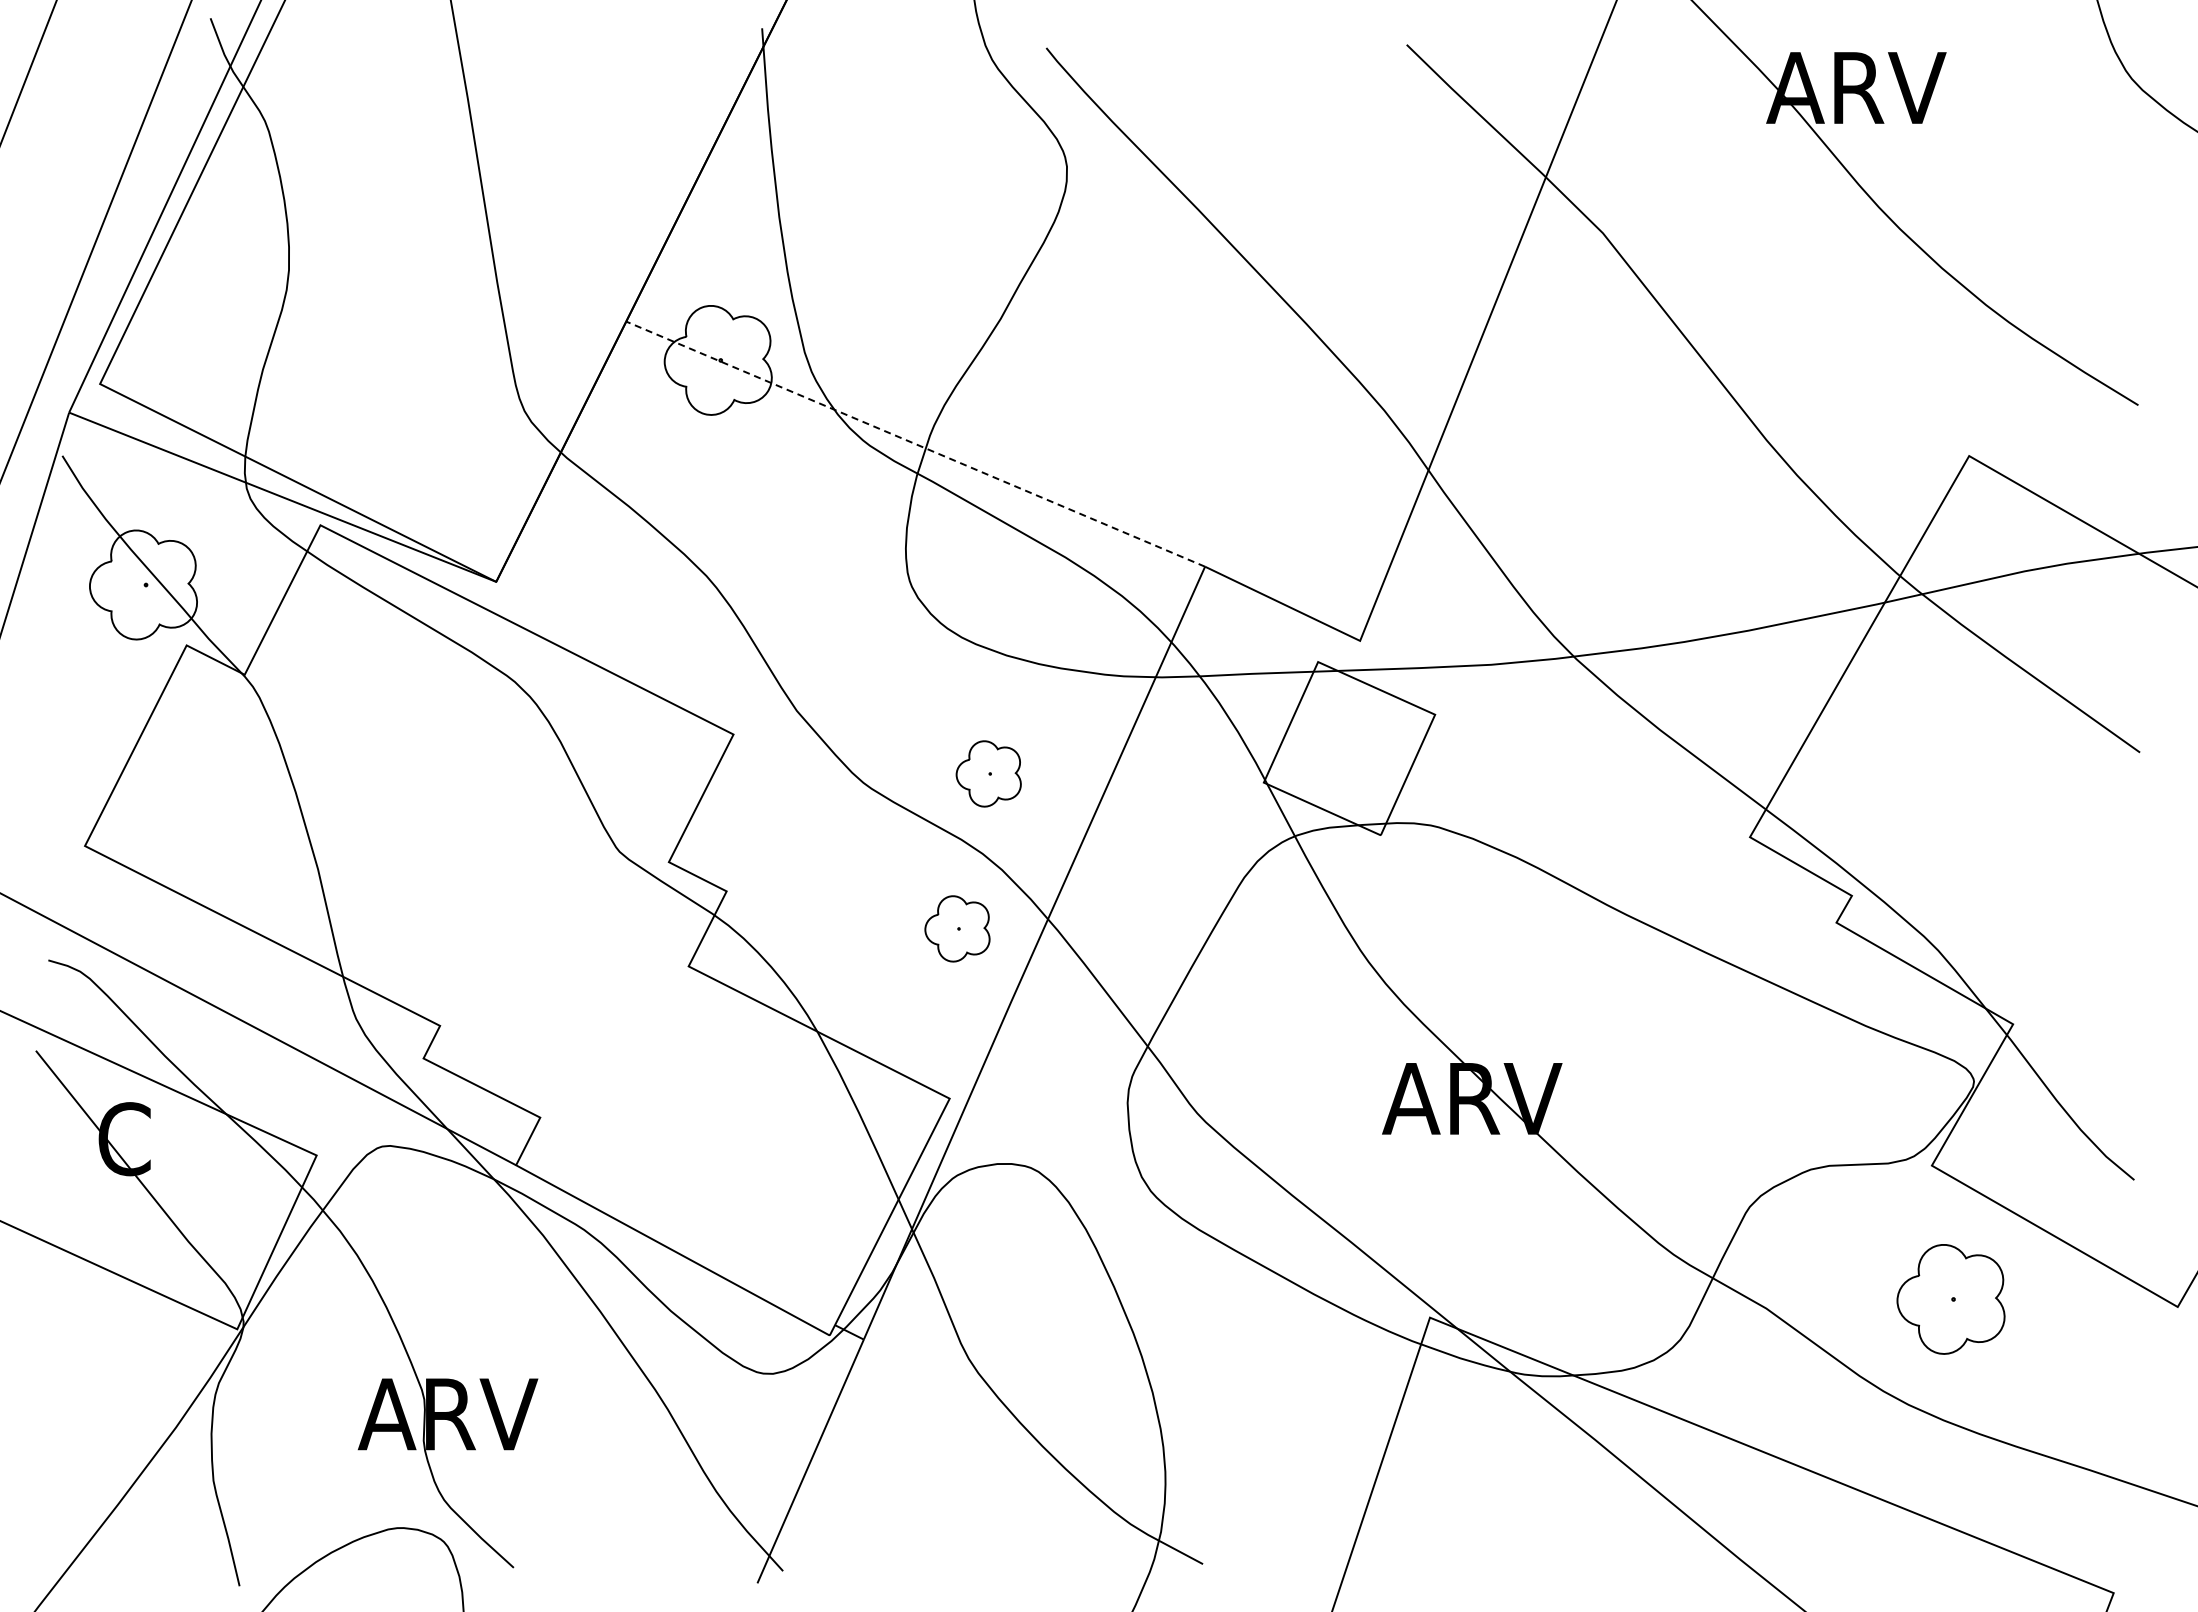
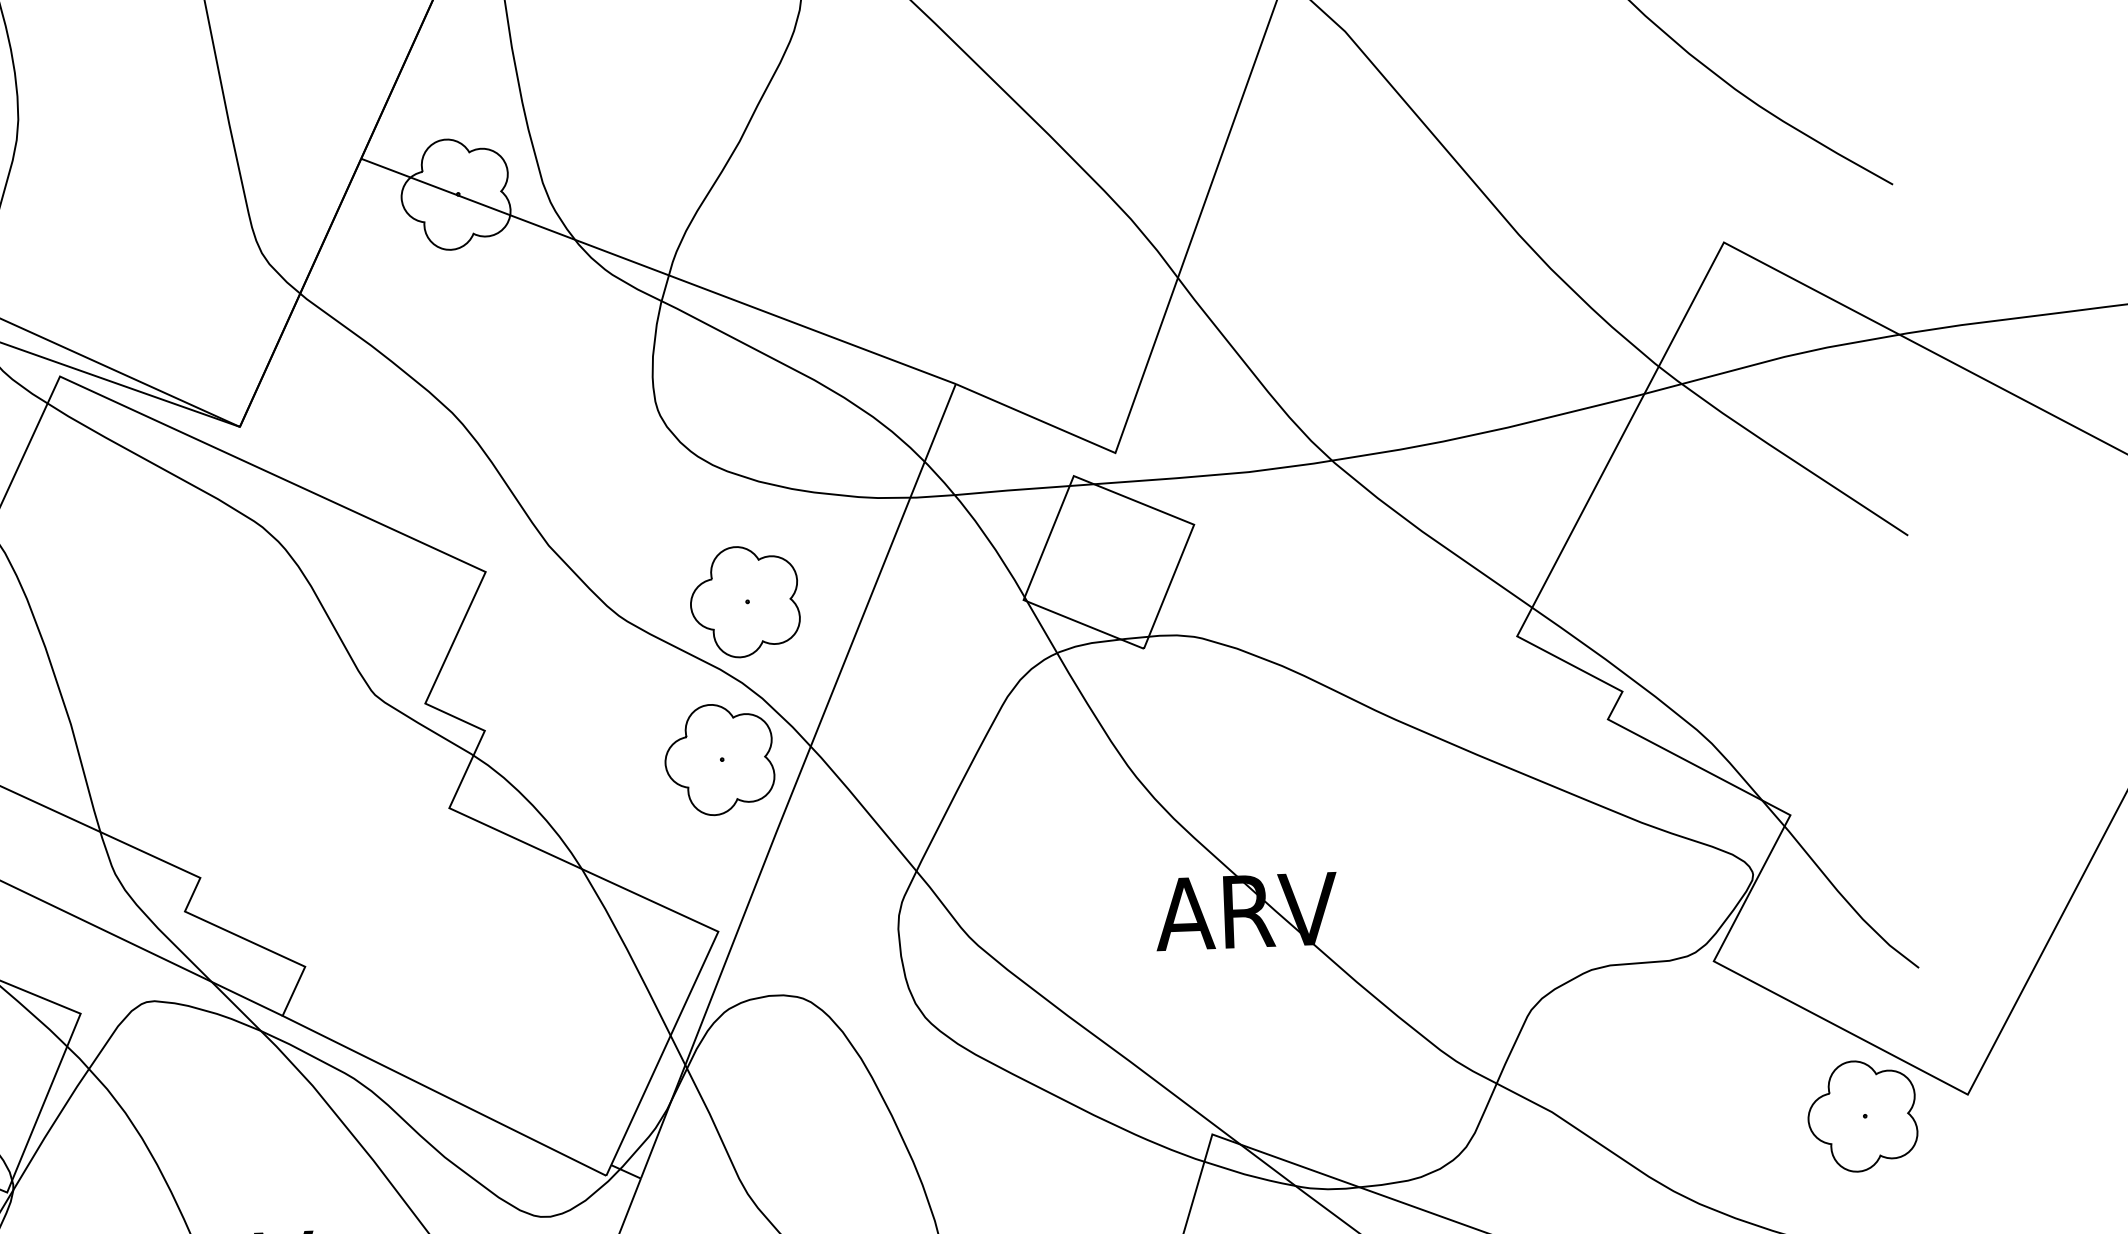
line: (915, 443) -> (658, 270), dashed -> solid
part: (988, 773) -> (744, 601), size x1.67
part: (957, 928) -> (719, 759), size x1.67
part: (1950, 1299) -> (1862, 1116), moved

